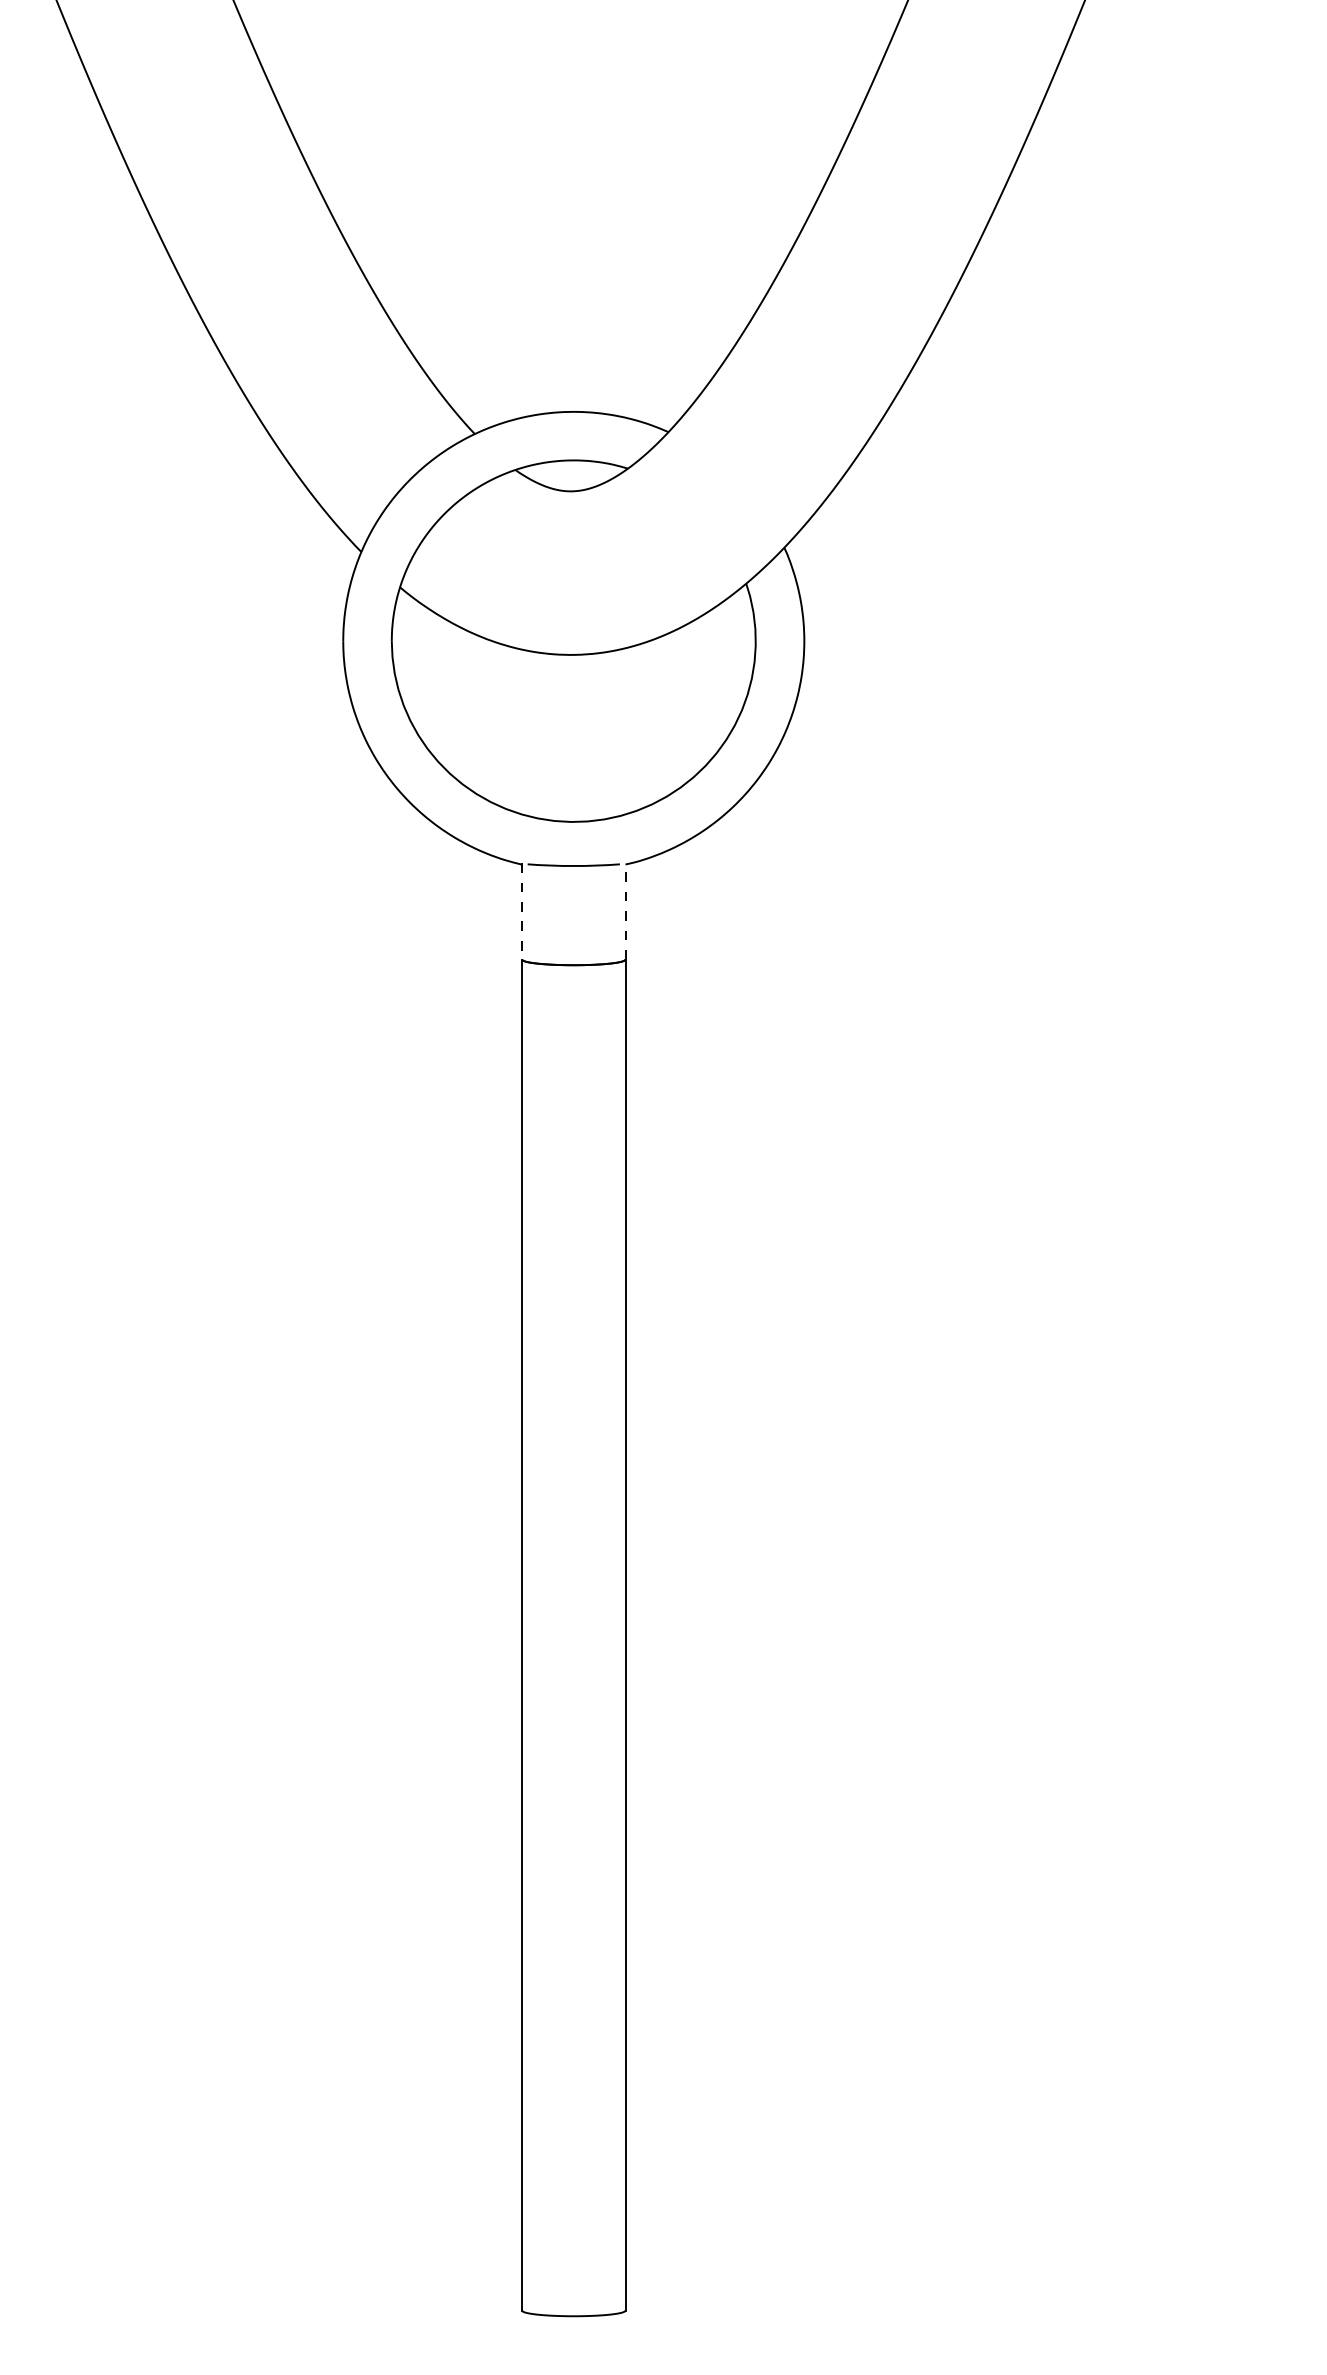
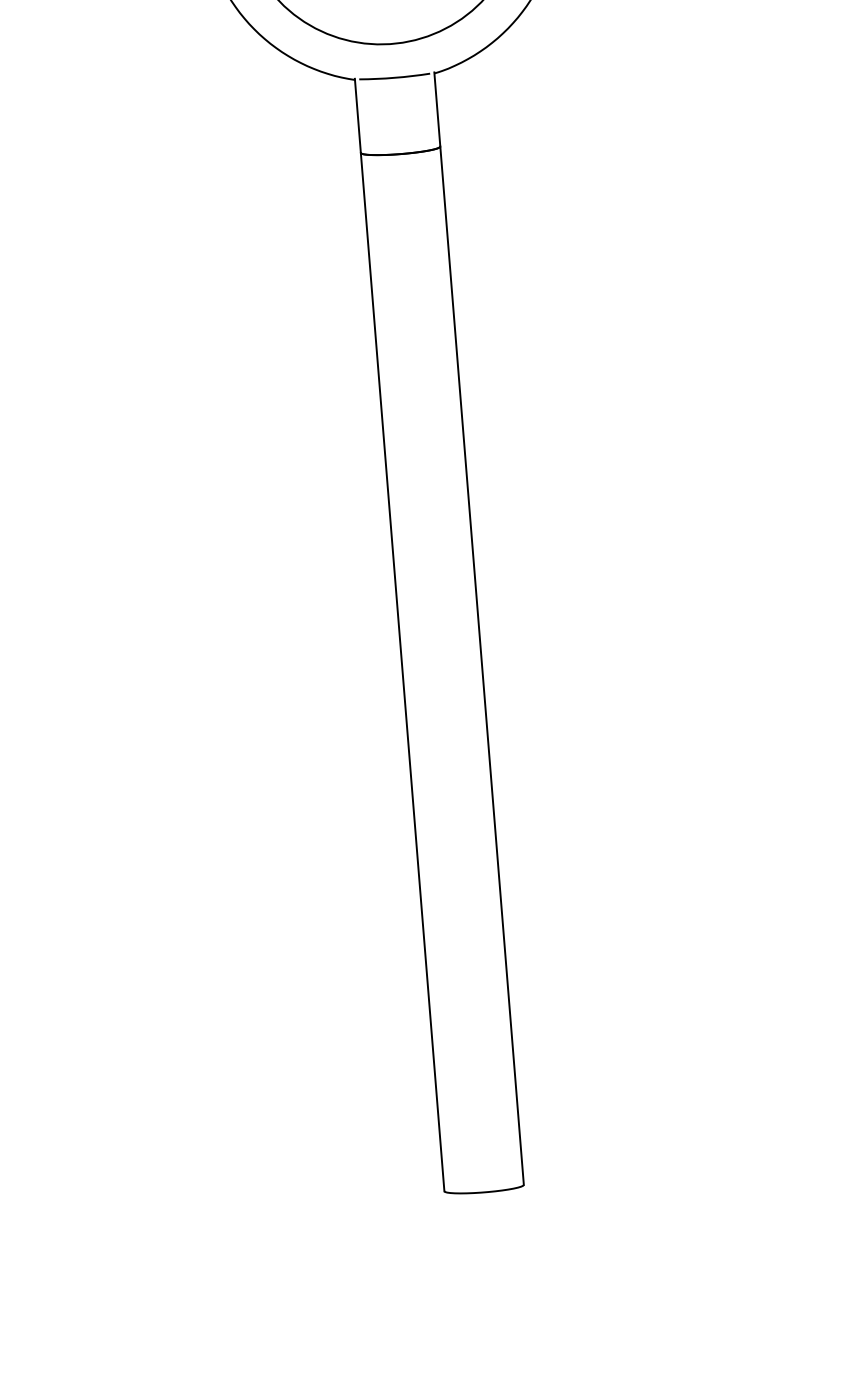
line: (625, 910) -> (437, 108), dashed -> solid
line: (522, 911) -> (358, 115), dashed -> solid

